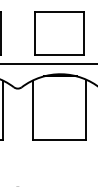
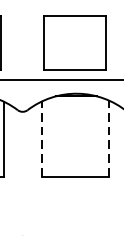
line: (86, 109) -> (109, 138), solid -> dashed
line: (32, 110) -> (41, 139), solid -> dashed

